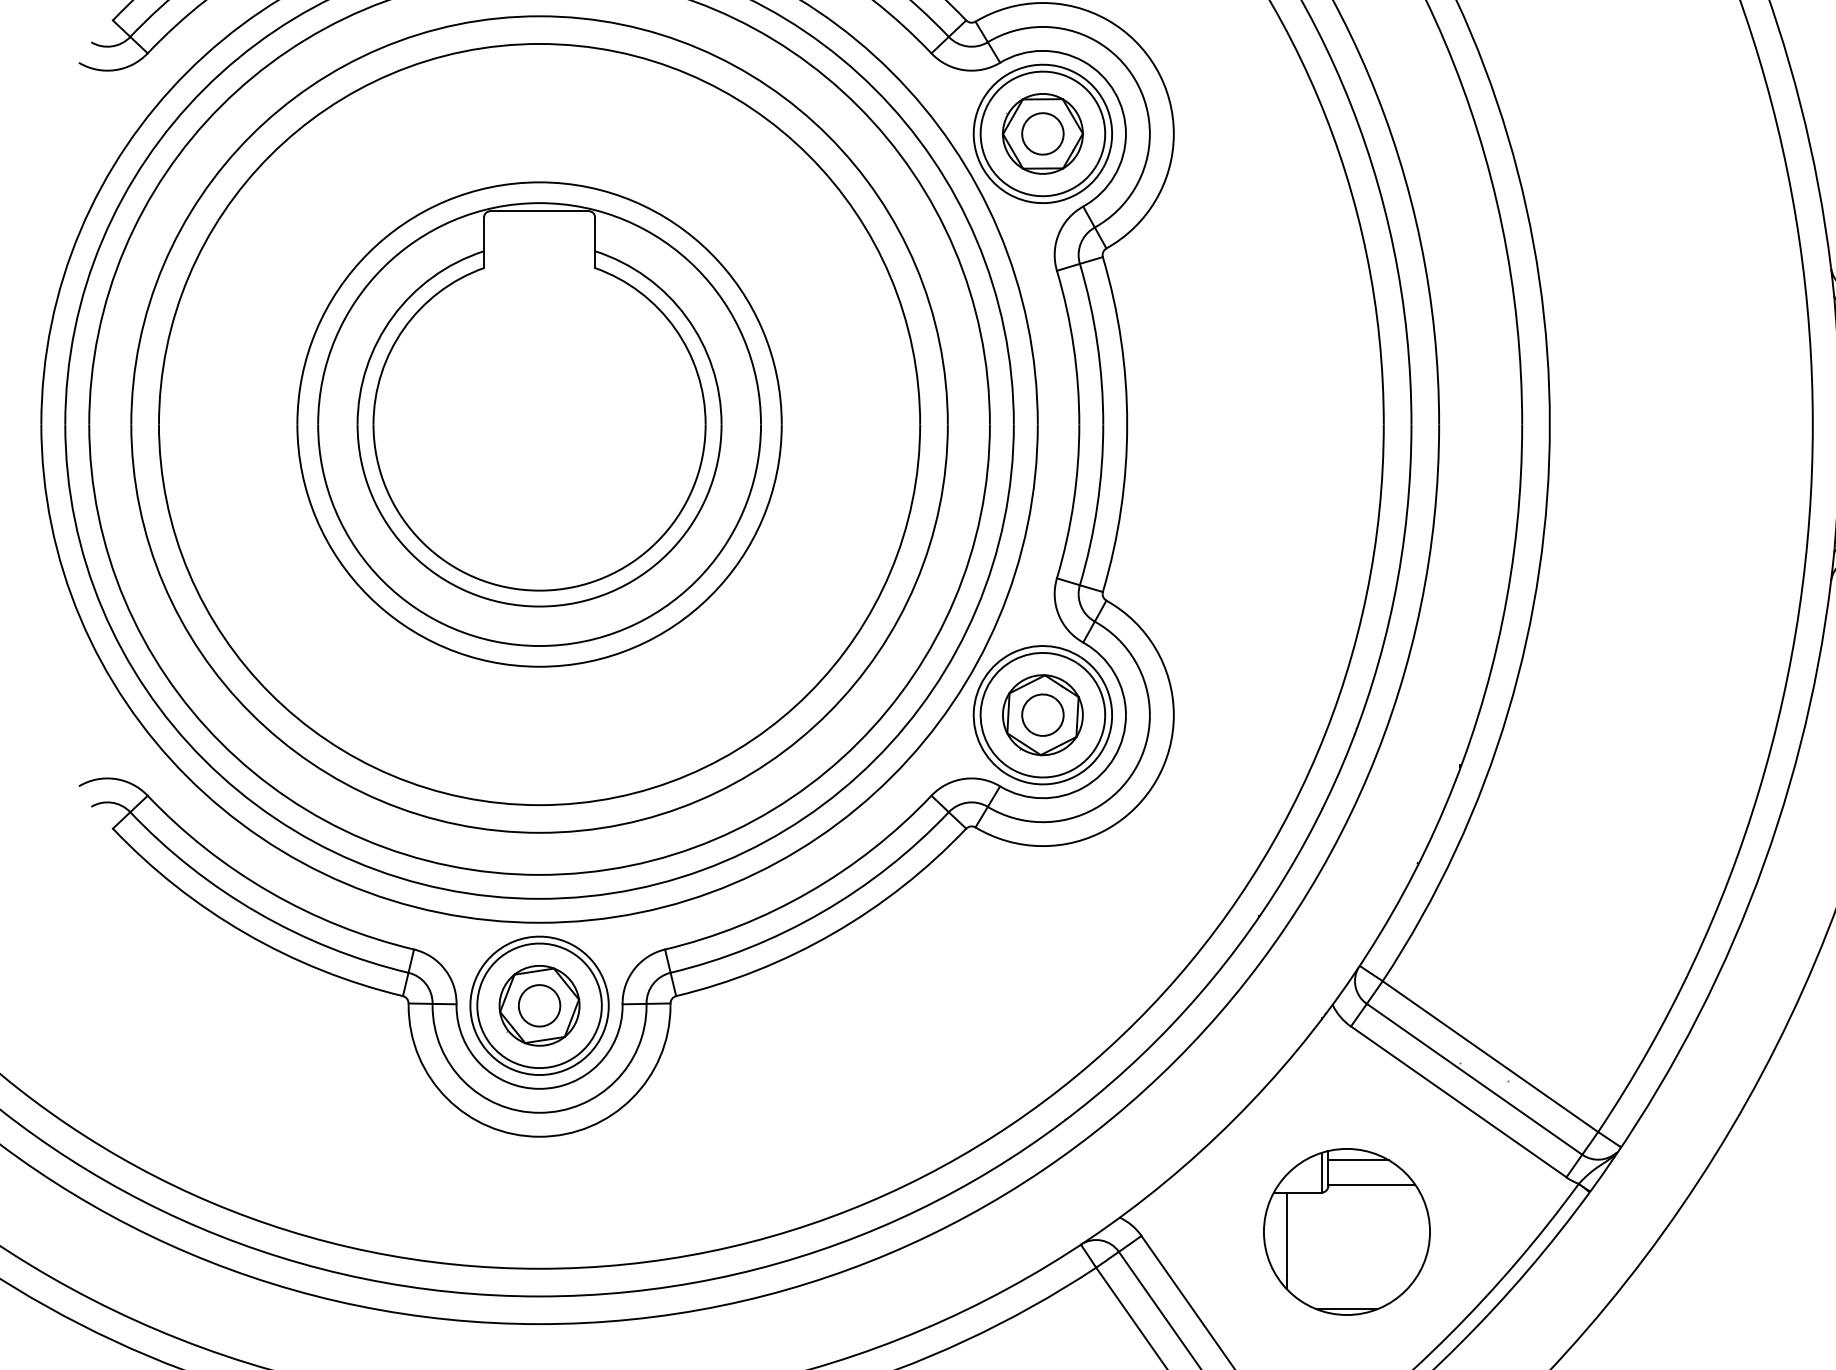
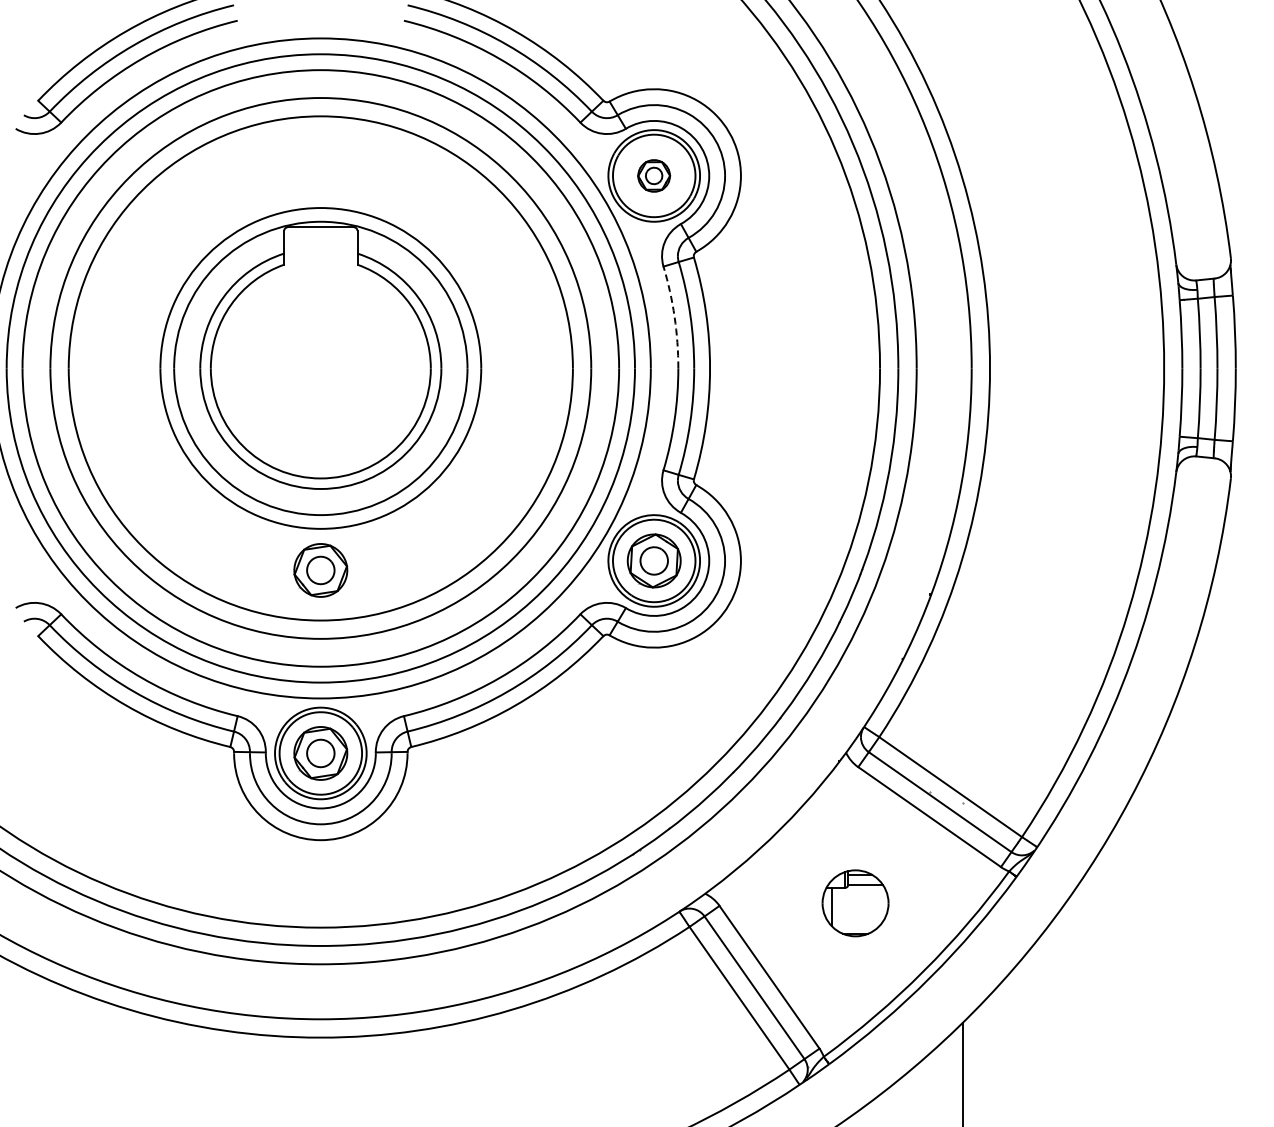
part: (1041, 133) -> (653, 175), size x0.6
arc: (1073, 346) -> (674, 316), solid -> dashed
part: (539, 729) -> (320, 570), added
part: (1346, 1232) -> (855, 903), size x0.6

